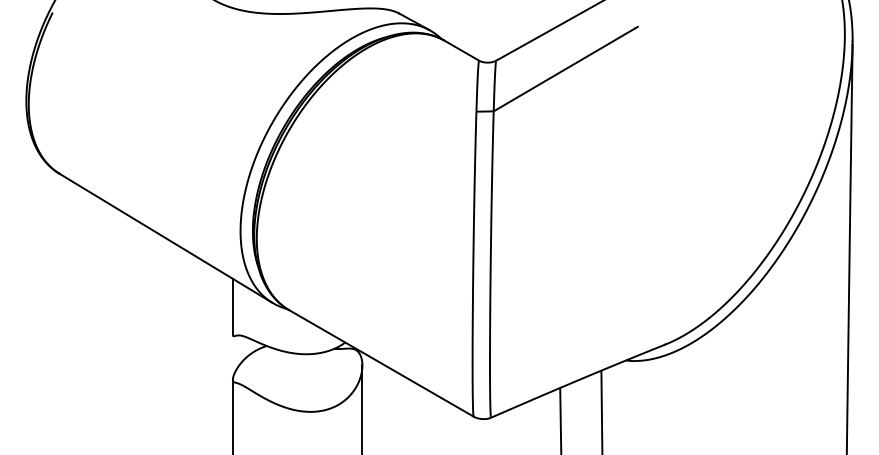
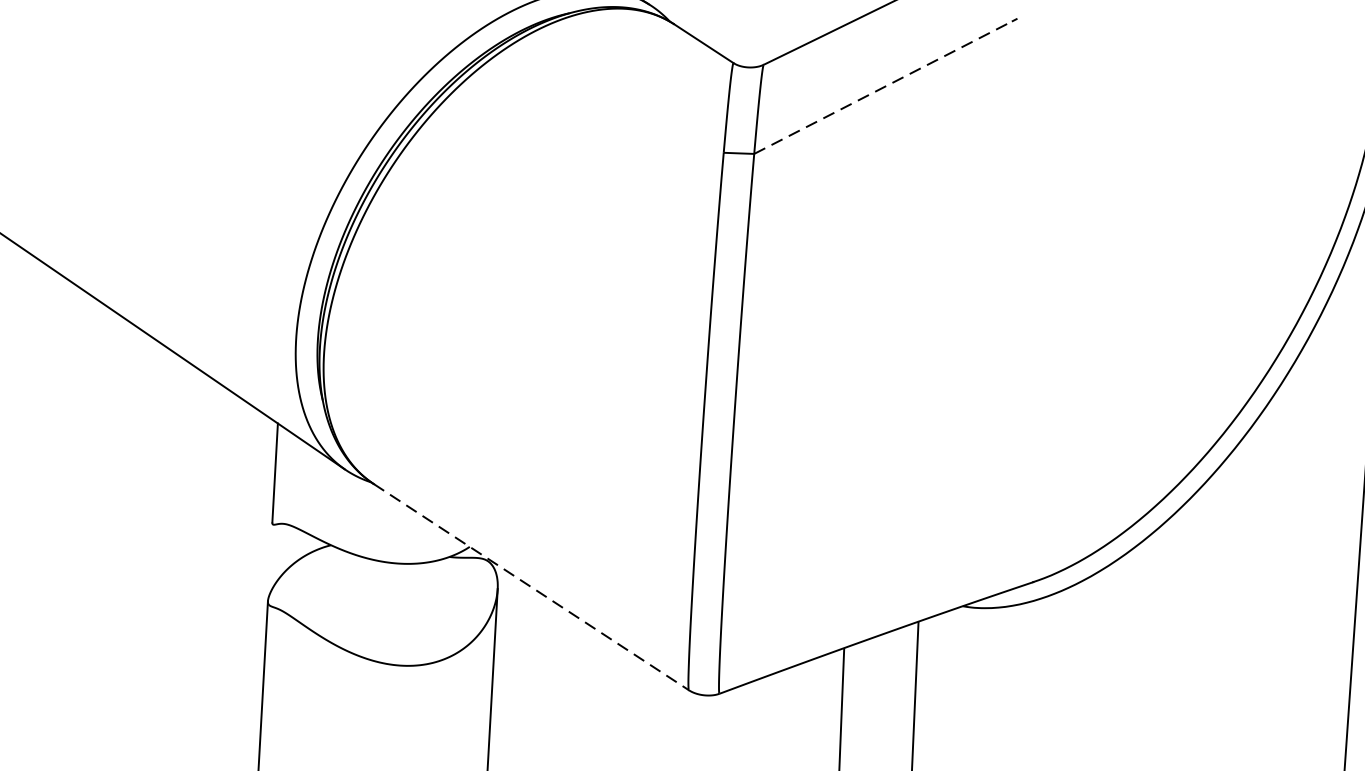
line: (565, 69) -> (884, 87), solid -> dashed
line: (381, 363) -> (531, 587), solid -> dashed

